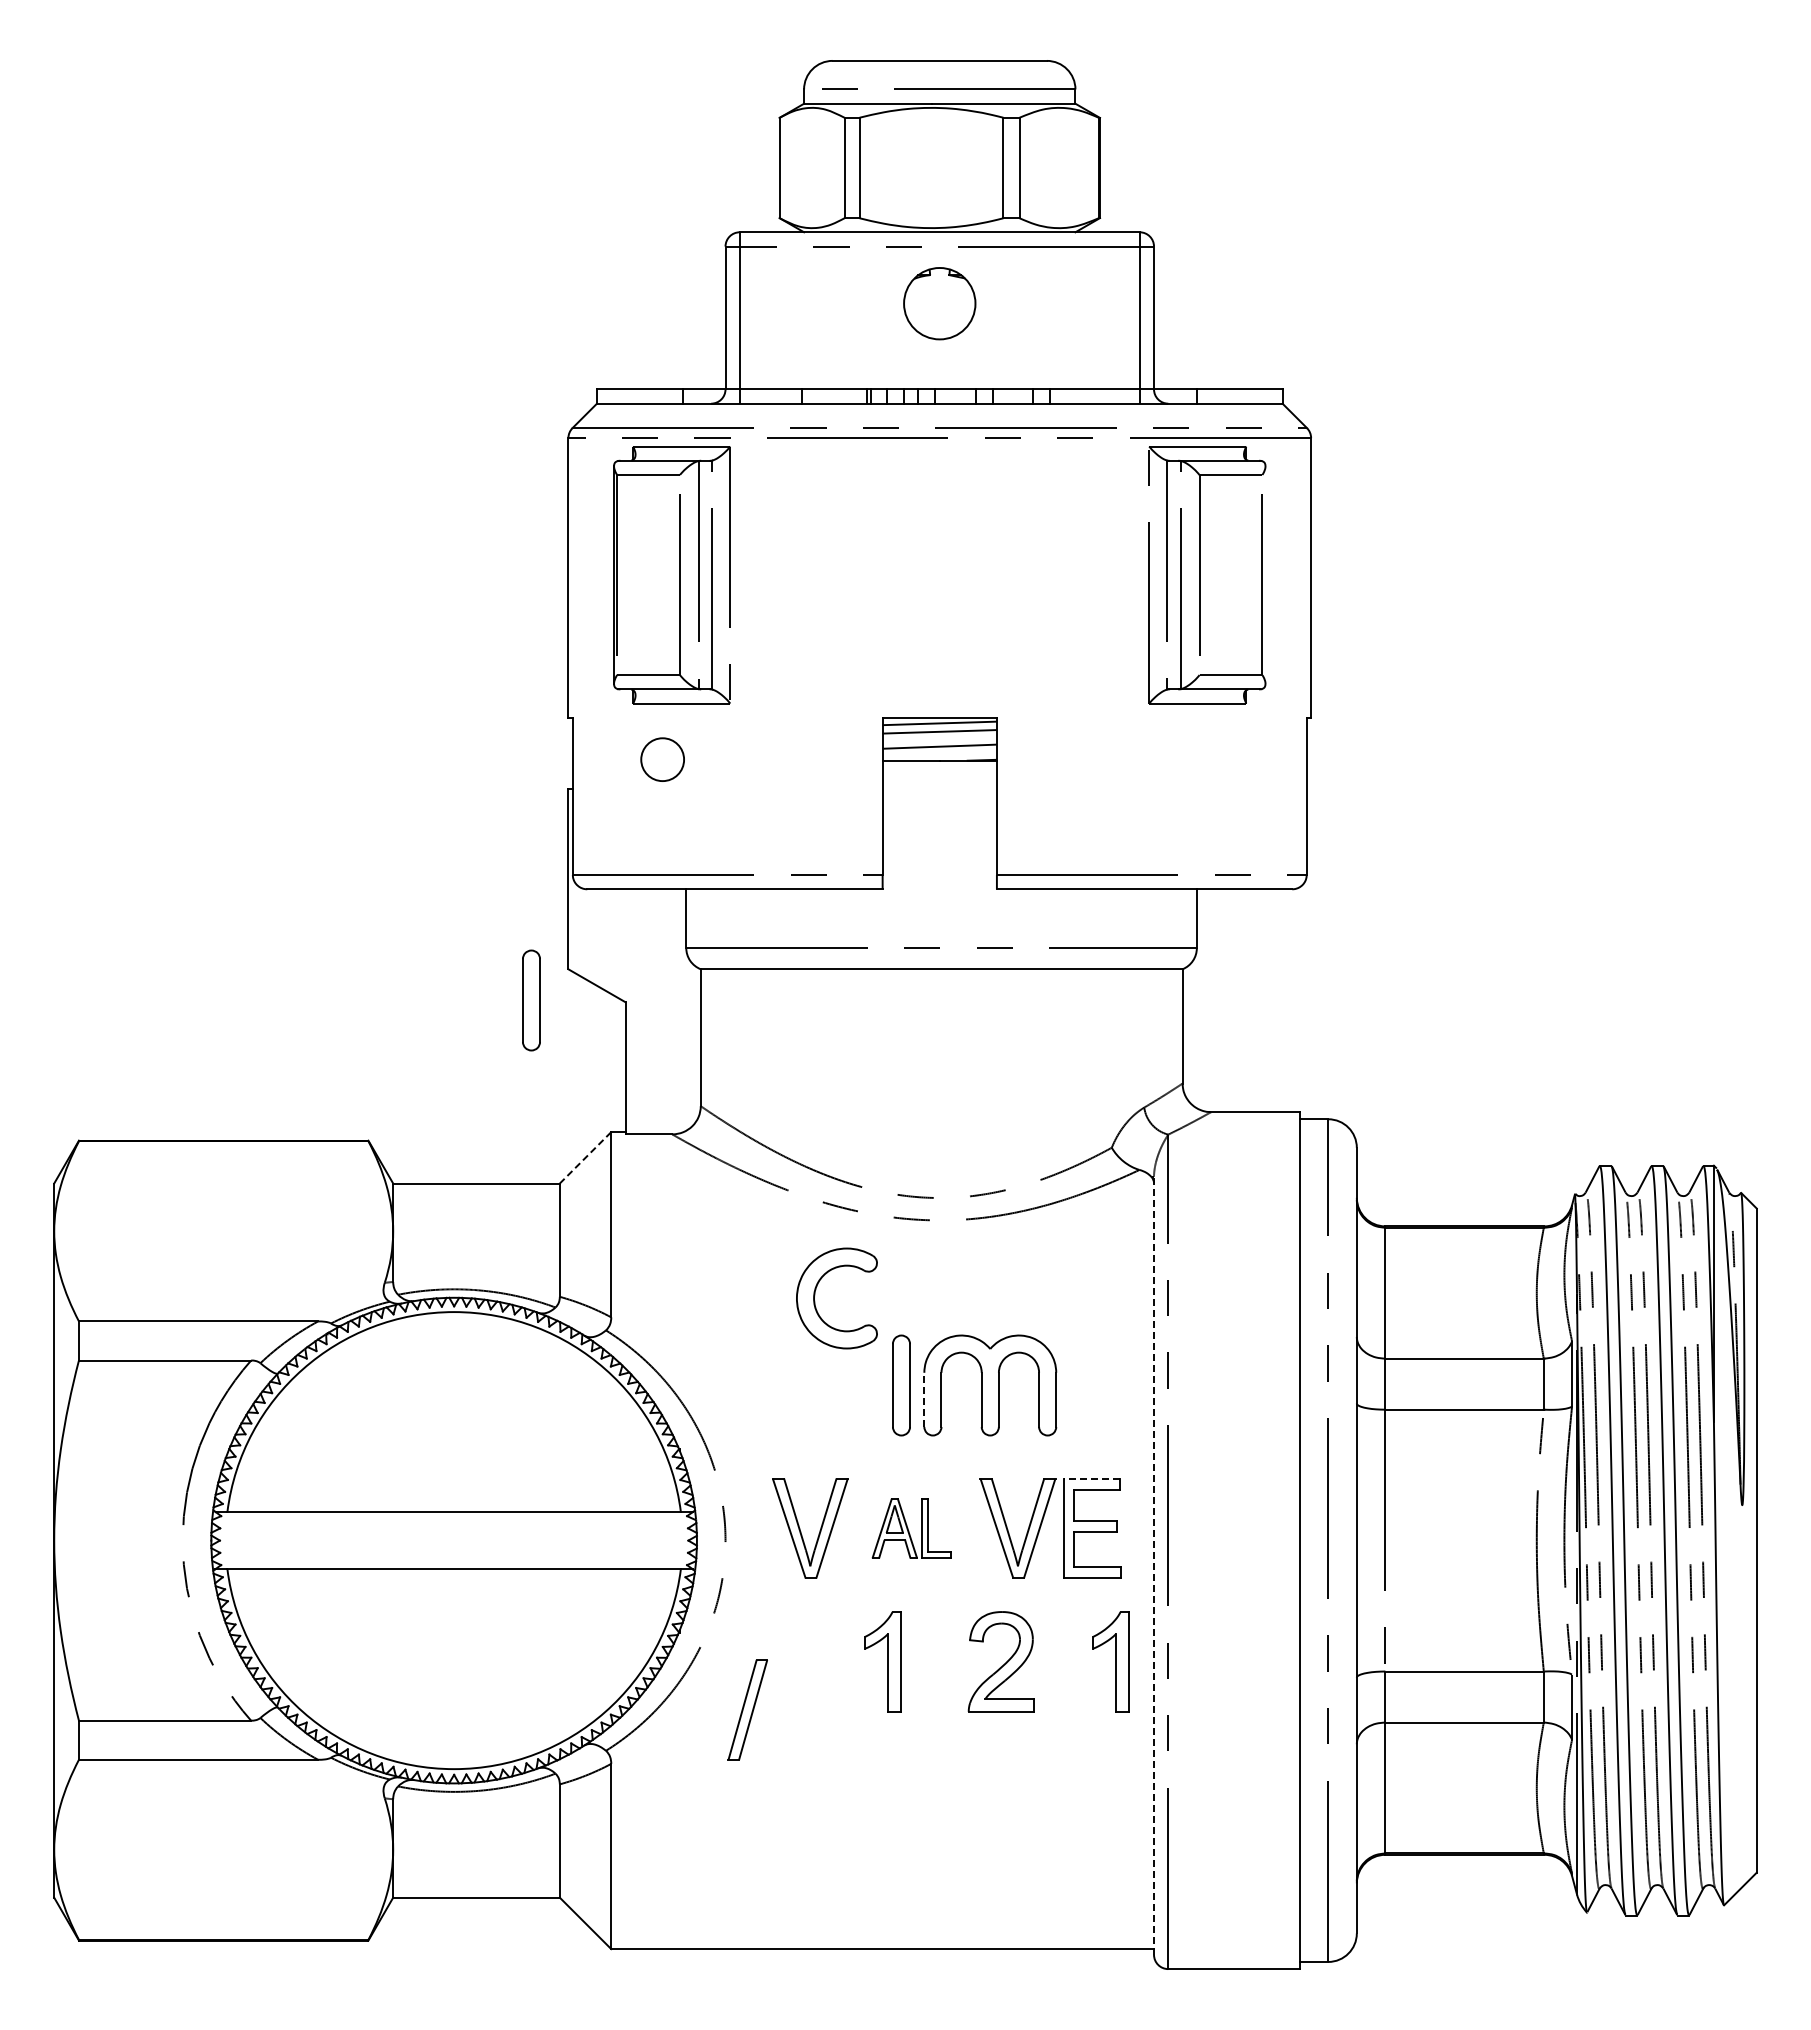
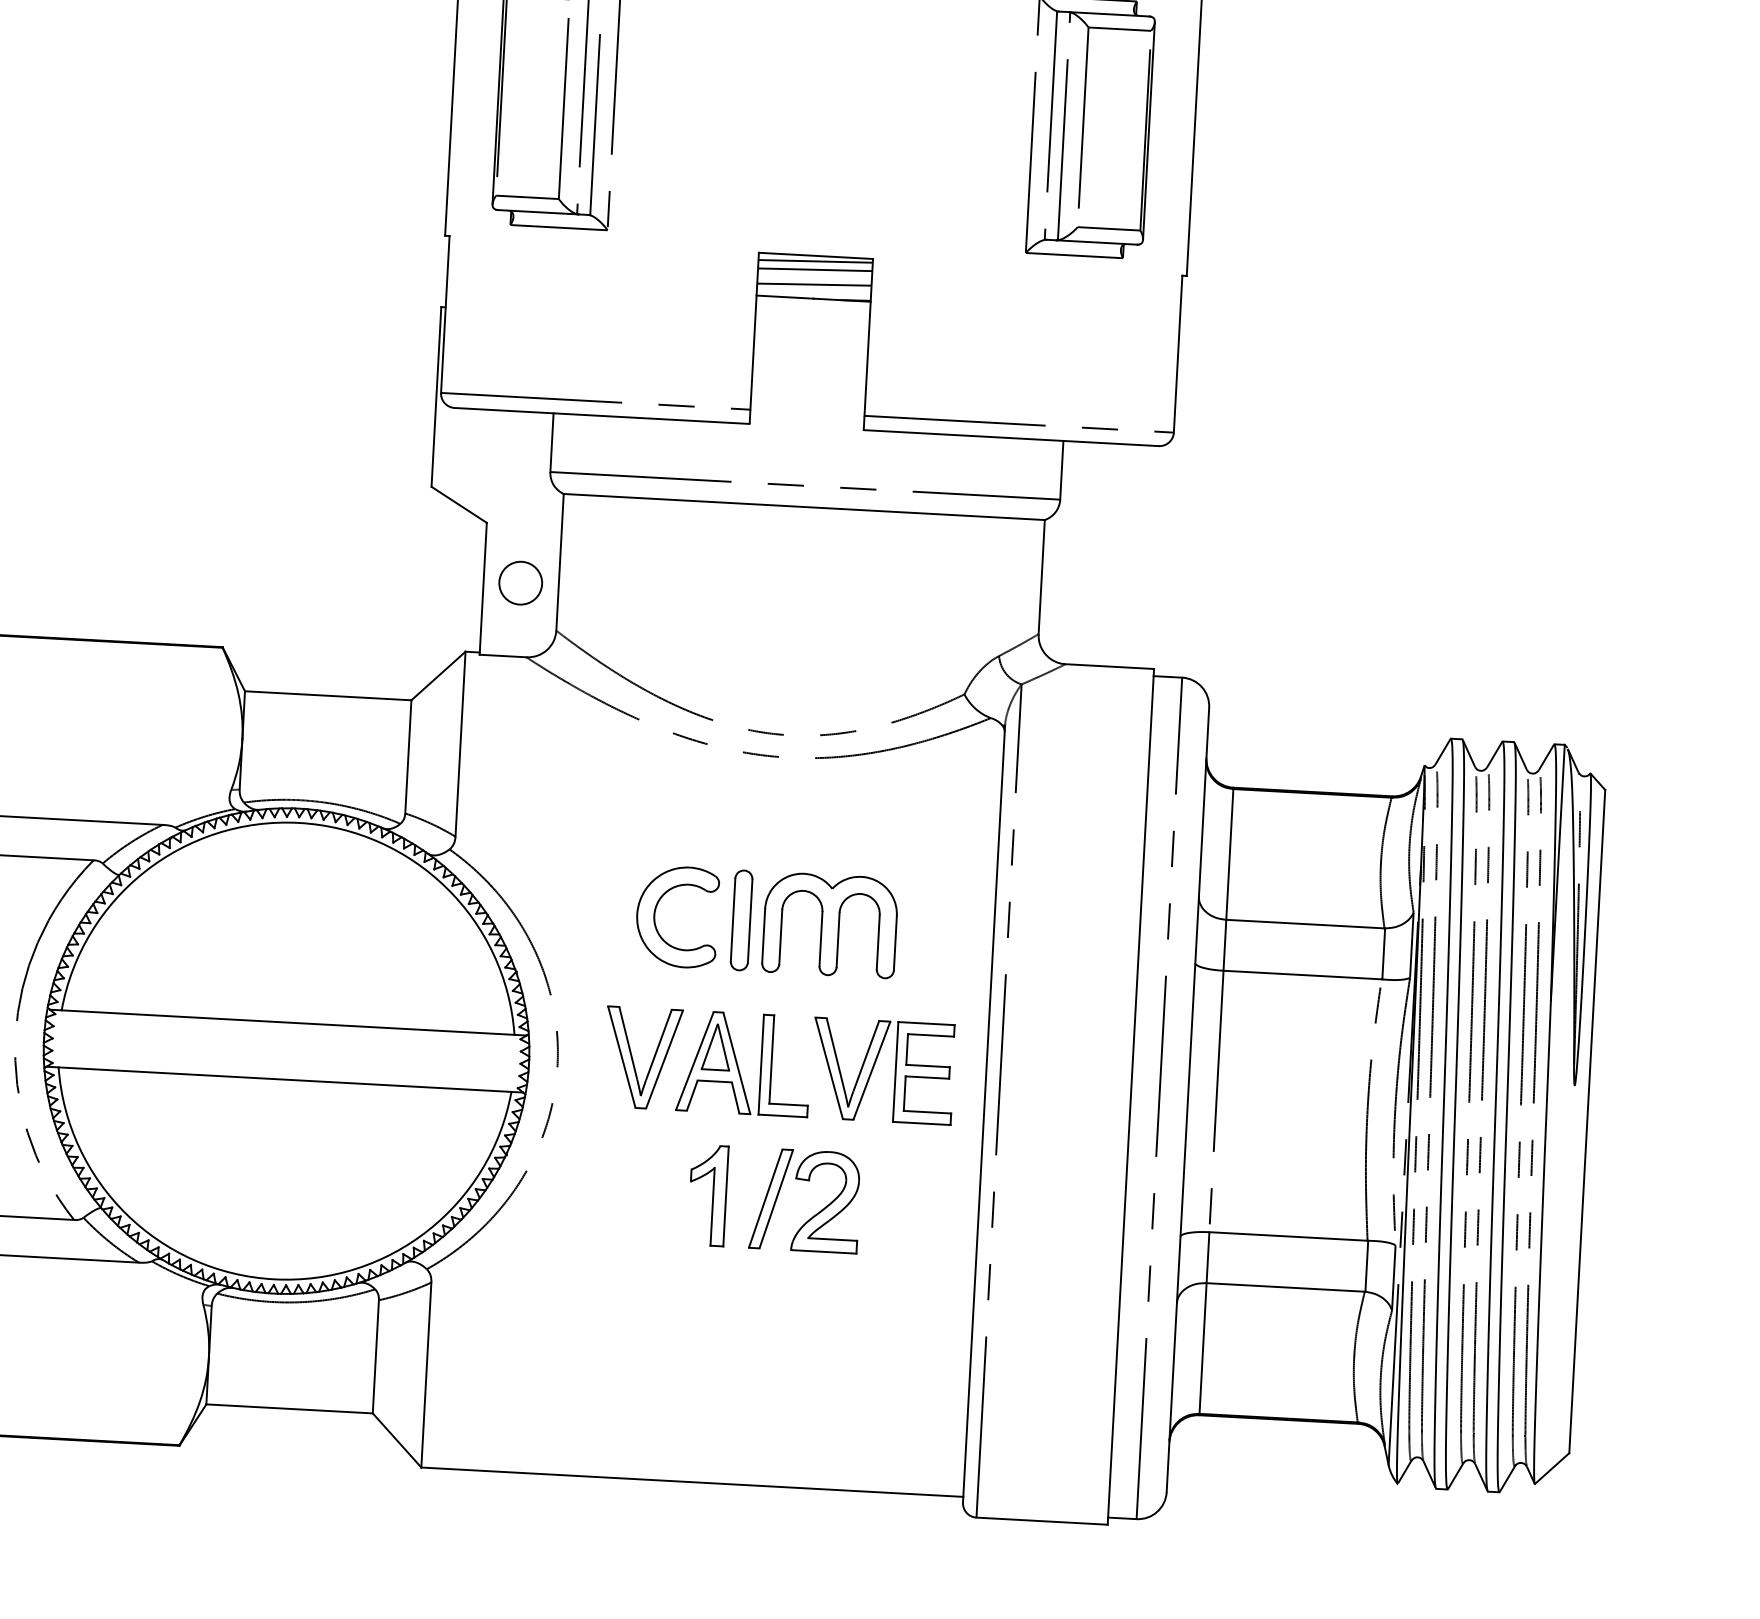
line: (1265, 574) -> (1148, 130), added
circle: (662, 759) -> (520, 582), moved
part: (531, 1000) -> (393, 515), removed
line: (585, 1158) -> (438, 676), dashed -> solid
part: (815, 1295) -> (655, 912), moved
line: (924, 1399) -> (763, 935), dashed -> solid
line: (1091, 1478) -> (926, 1023), dashed -> solid
part: (911, 1528) -> (743, 1063), size x1.67
line: (1154, 1565) -> (984, 1113), dashed -> solid
part: (1110, 1661) -> (935, 1207), removed
part: (747, 1709) -> (770, 1198), moved

